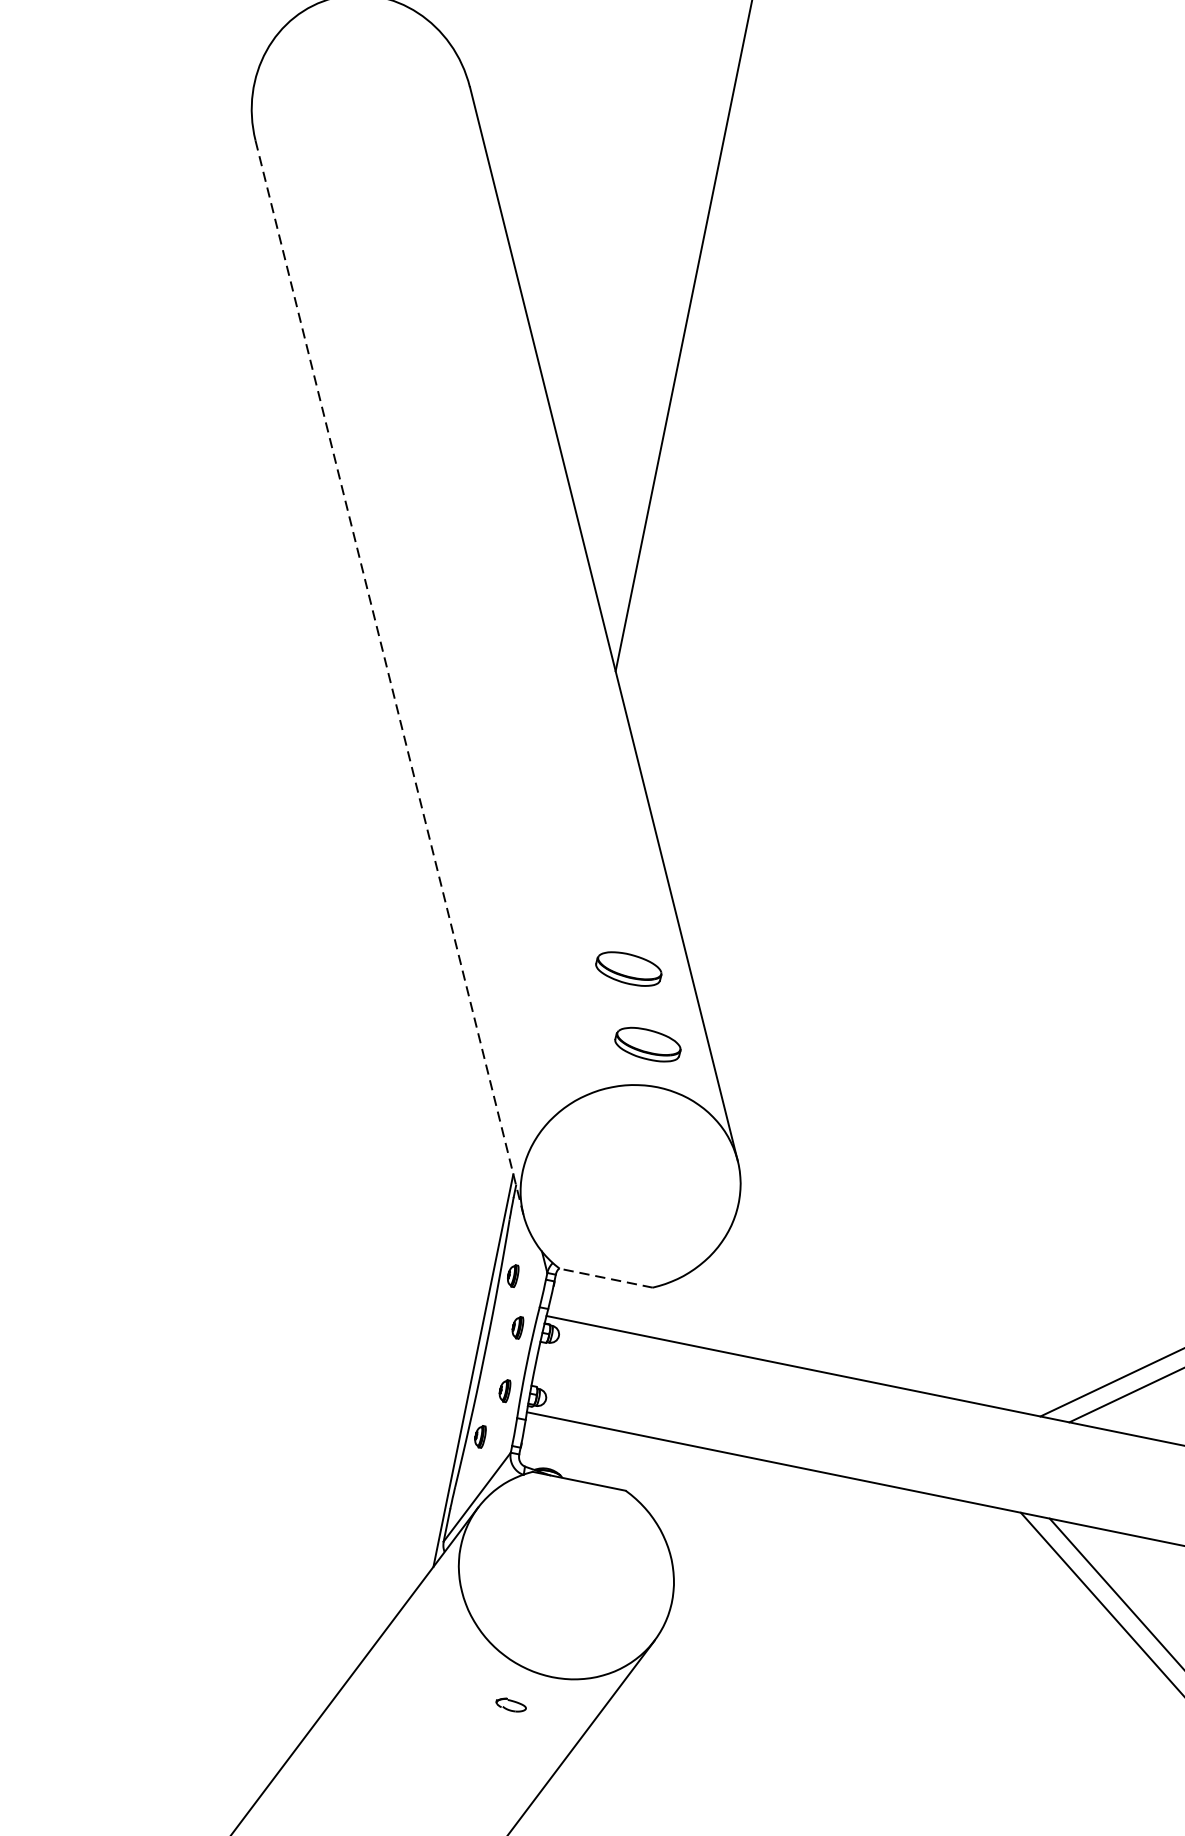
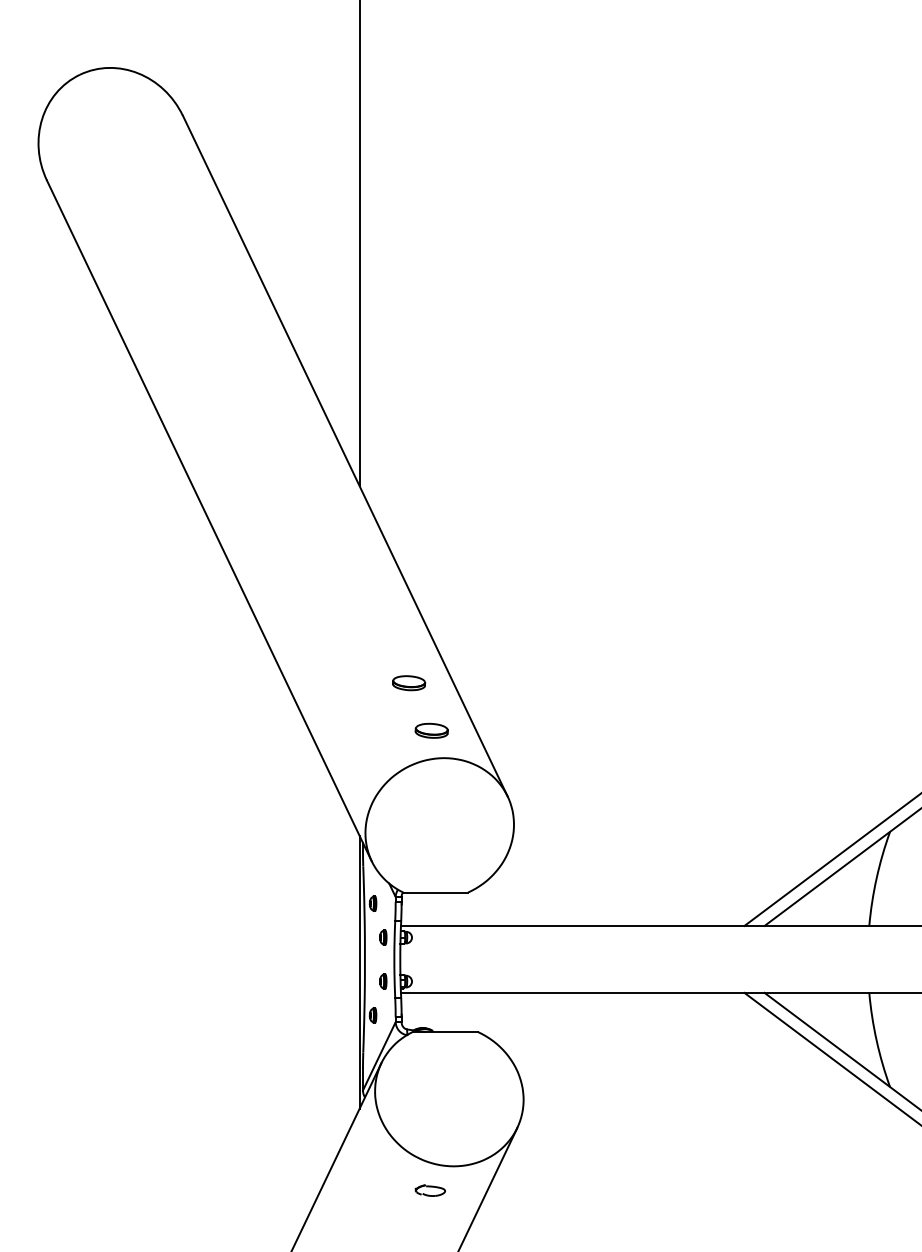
line: (389, 678) -> (209, 521), dashed -> solid
part: (629, 969) -> (409, 683), size x0.71
part: (647, 1043) -> (431, 730), size x0.71
line: (605, 1277) -> (435, 892), dashed -> solid
part: (510, 1704) -> (429, 1190), size x1.43

